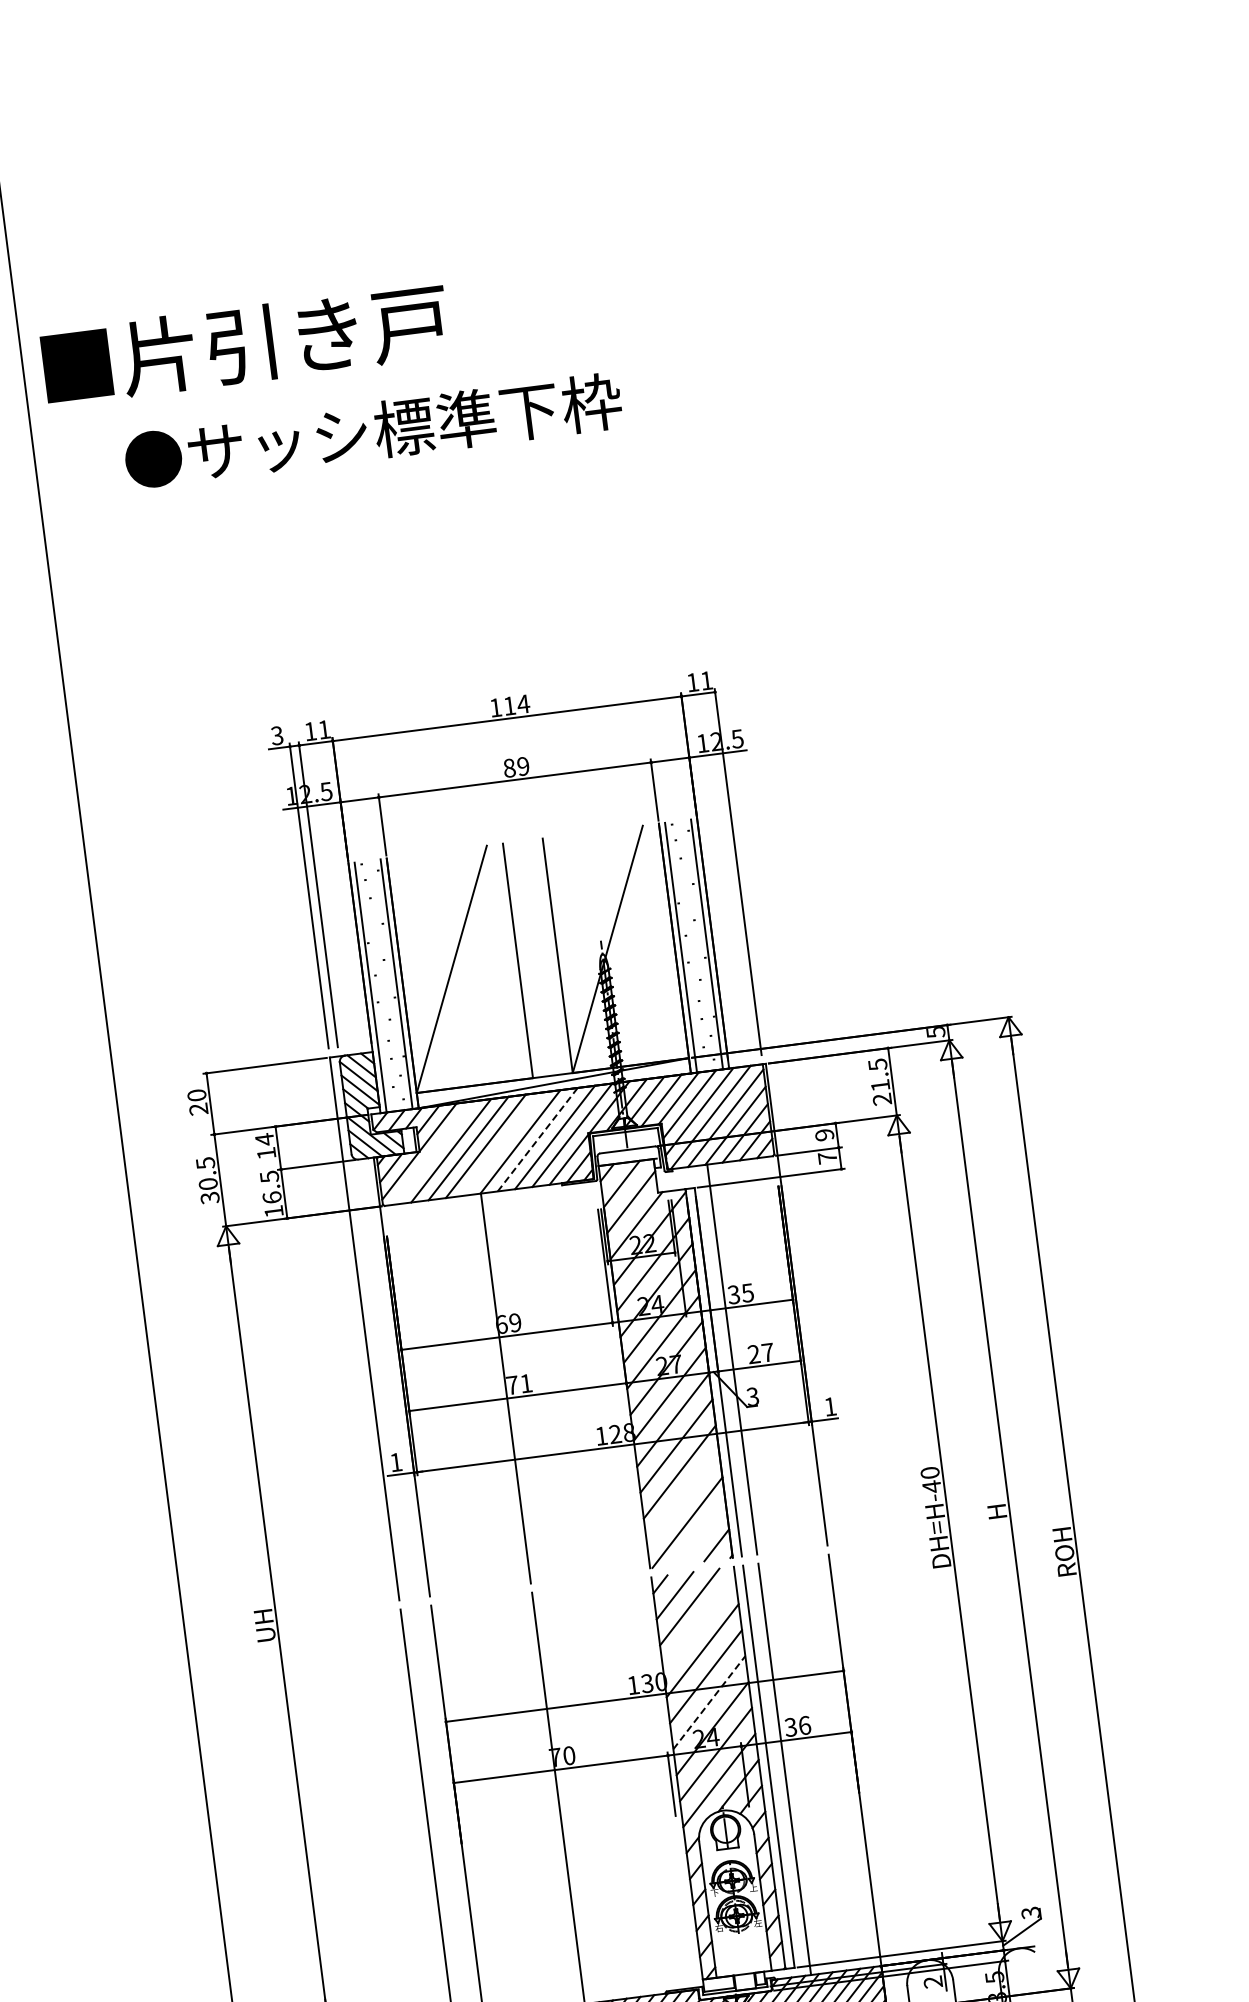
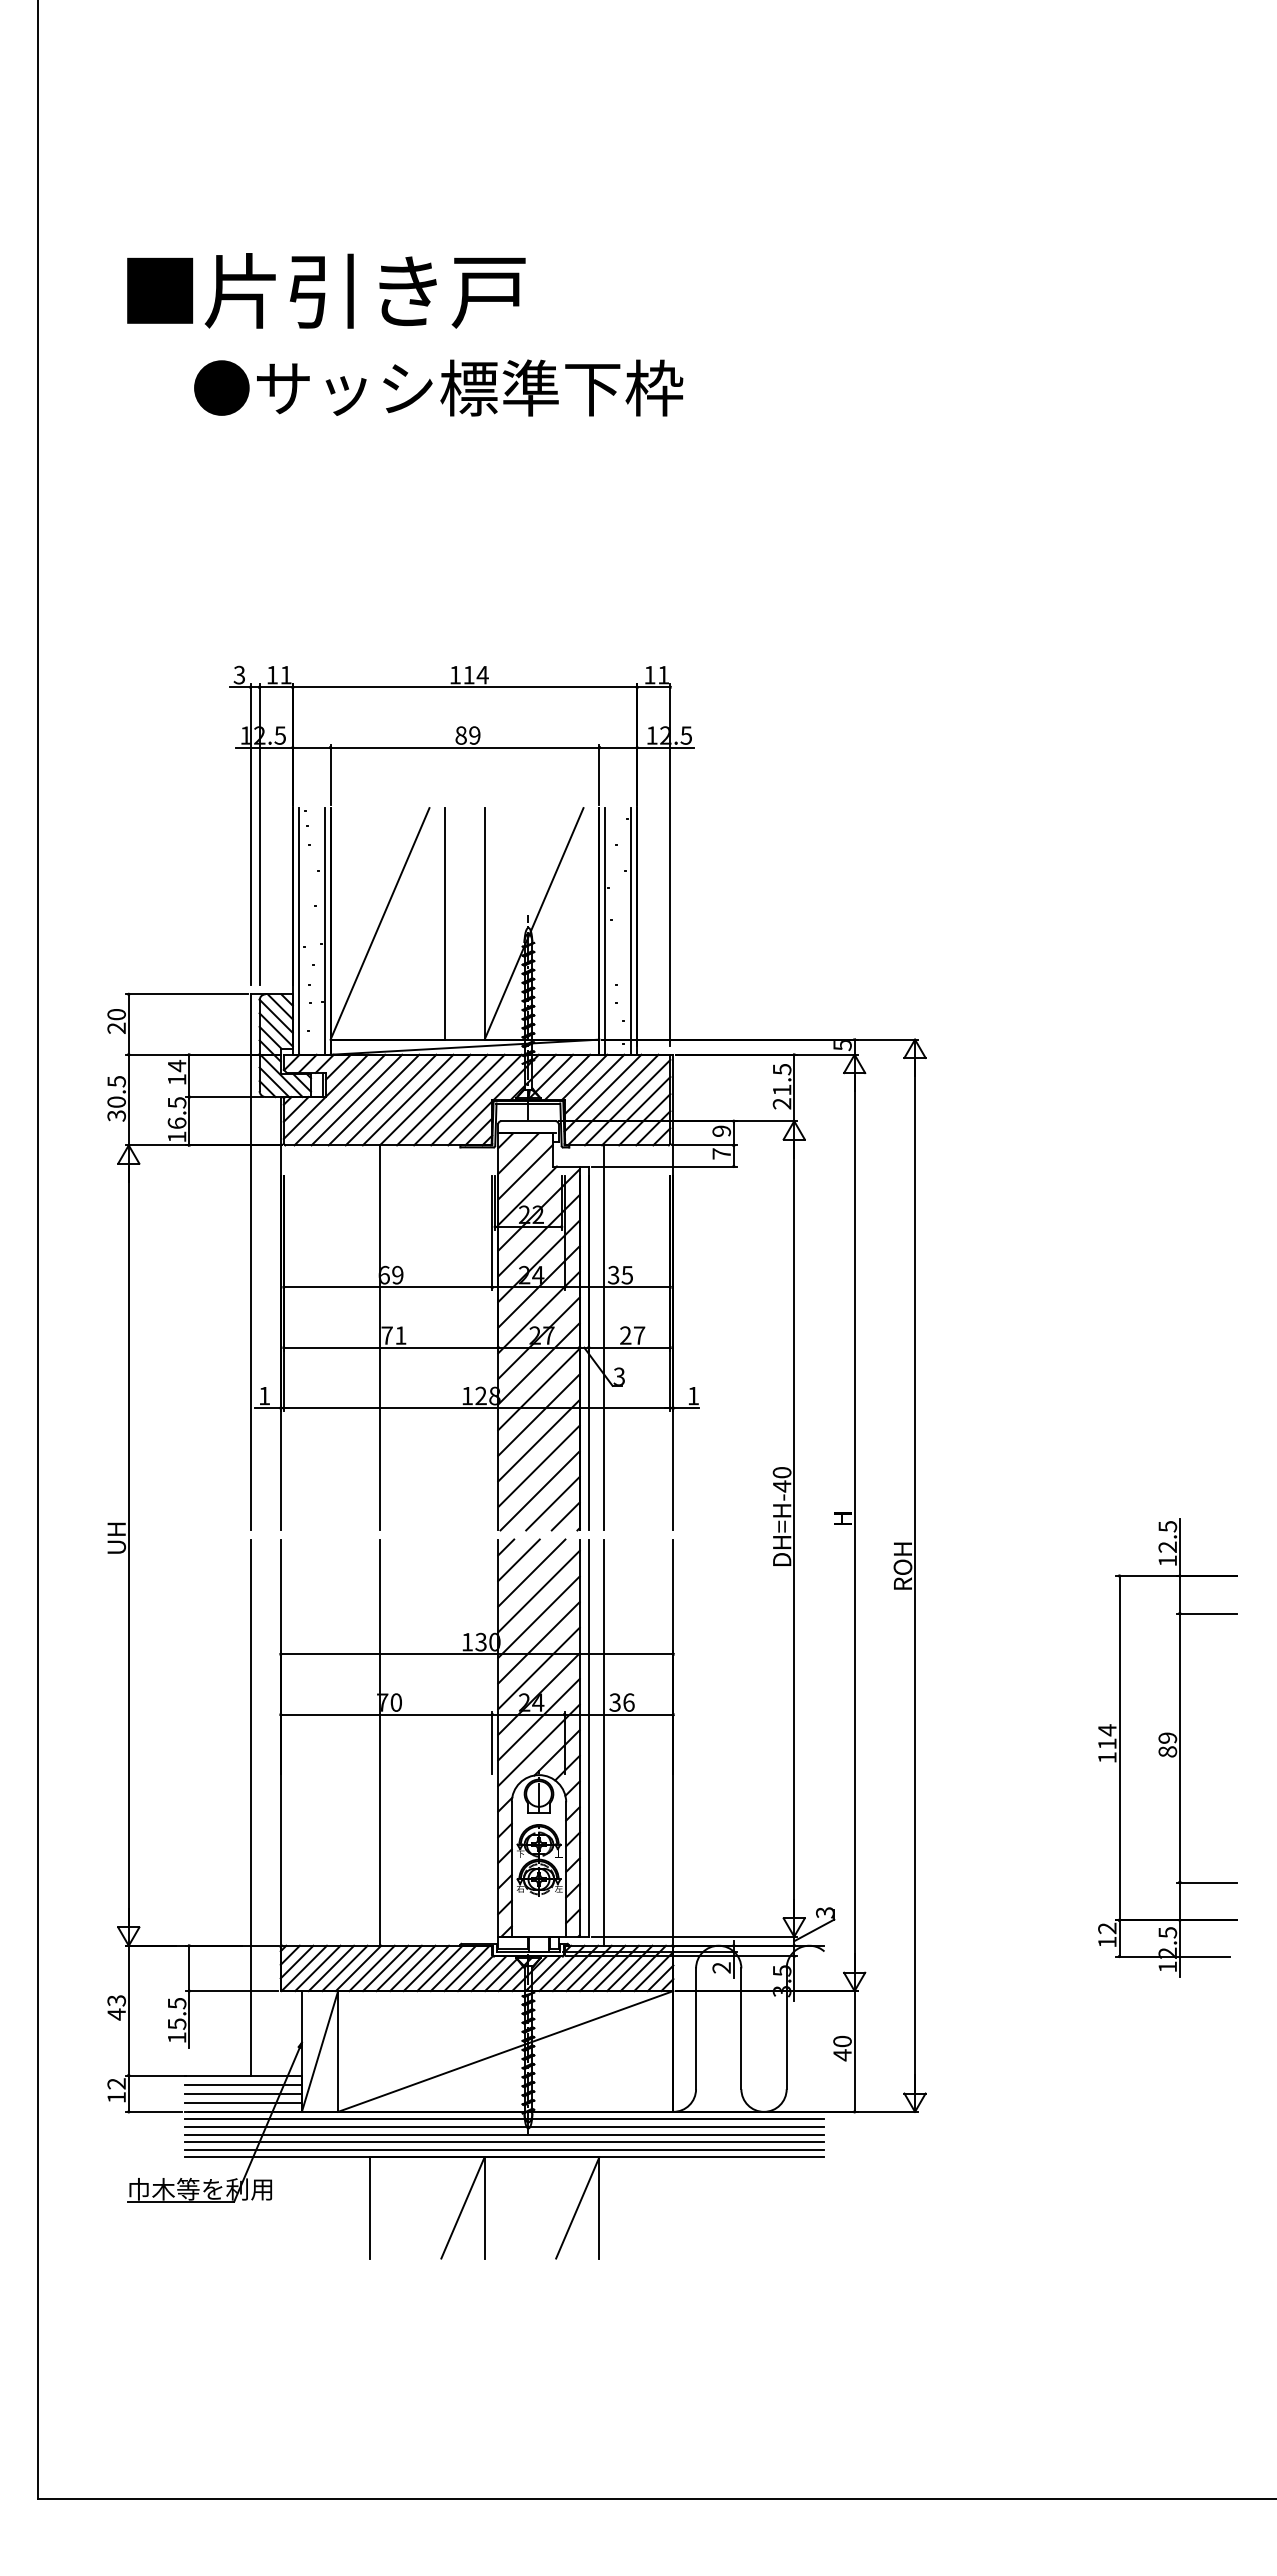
text: (245, 343) -> (326, 290), moved
text: (372, 430) -> (438, 387), moved
line: (537, 1139) -> (442, 1099), dashed -> solid
line: (502, 1143) -> (407, 1099), added
line: (433, 1152) -> (339, 1099), added
line: (683, 1497) -> (539, 1465), added
line: (701, 1533) -> (552, 1503), added
line: (698, 1624) -> (538, 1591), added
line: (709, 1702) -> (539, 1668), dashed -> solid

